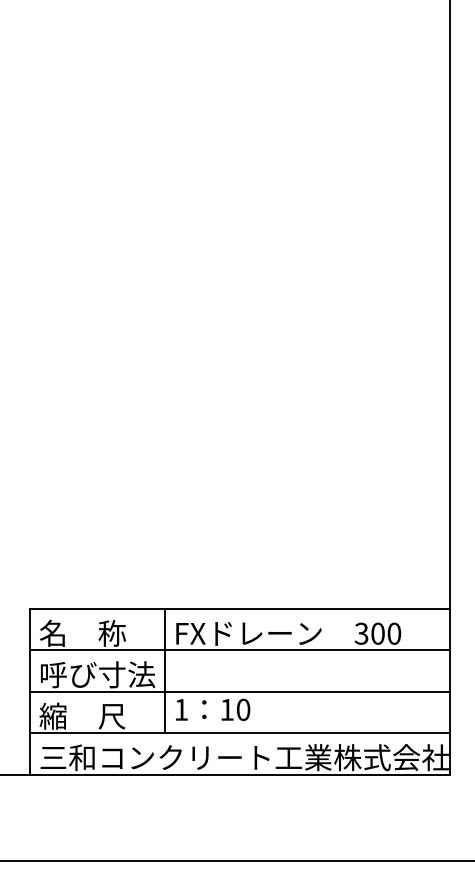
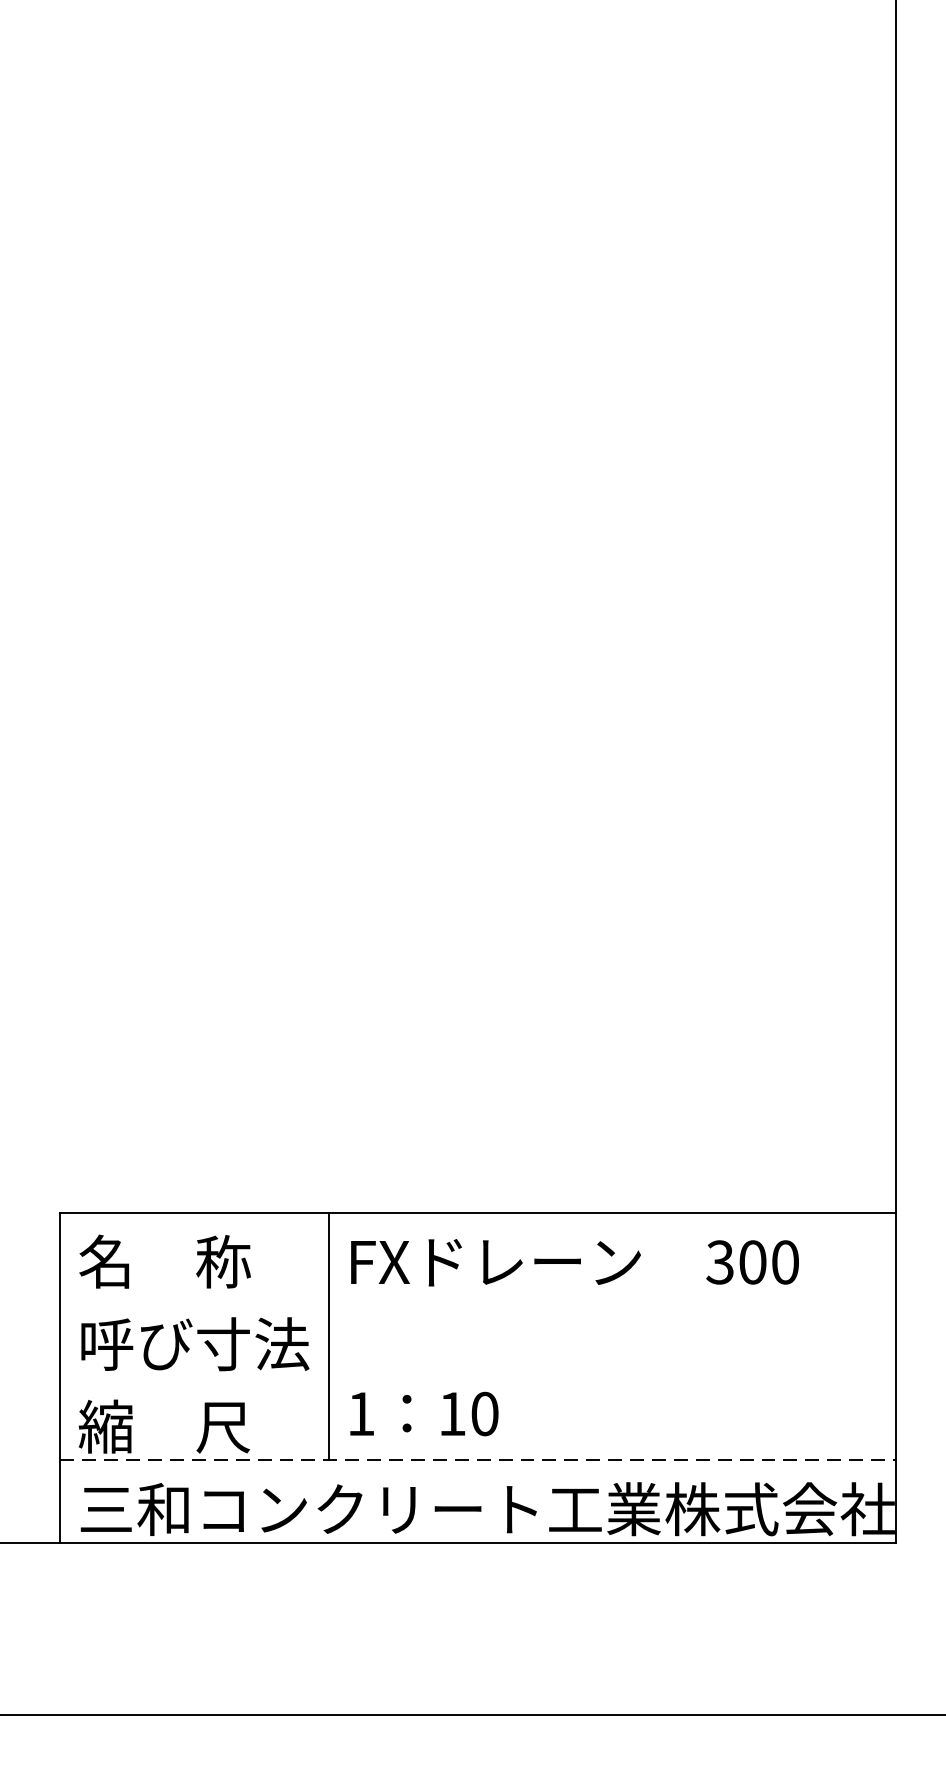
line: (239, 650) -> (476, 1295), removed
line: (239, 691) -> (476, 1377), removed
line: (240, 733) -> (478, 1461), solid -> dashed

